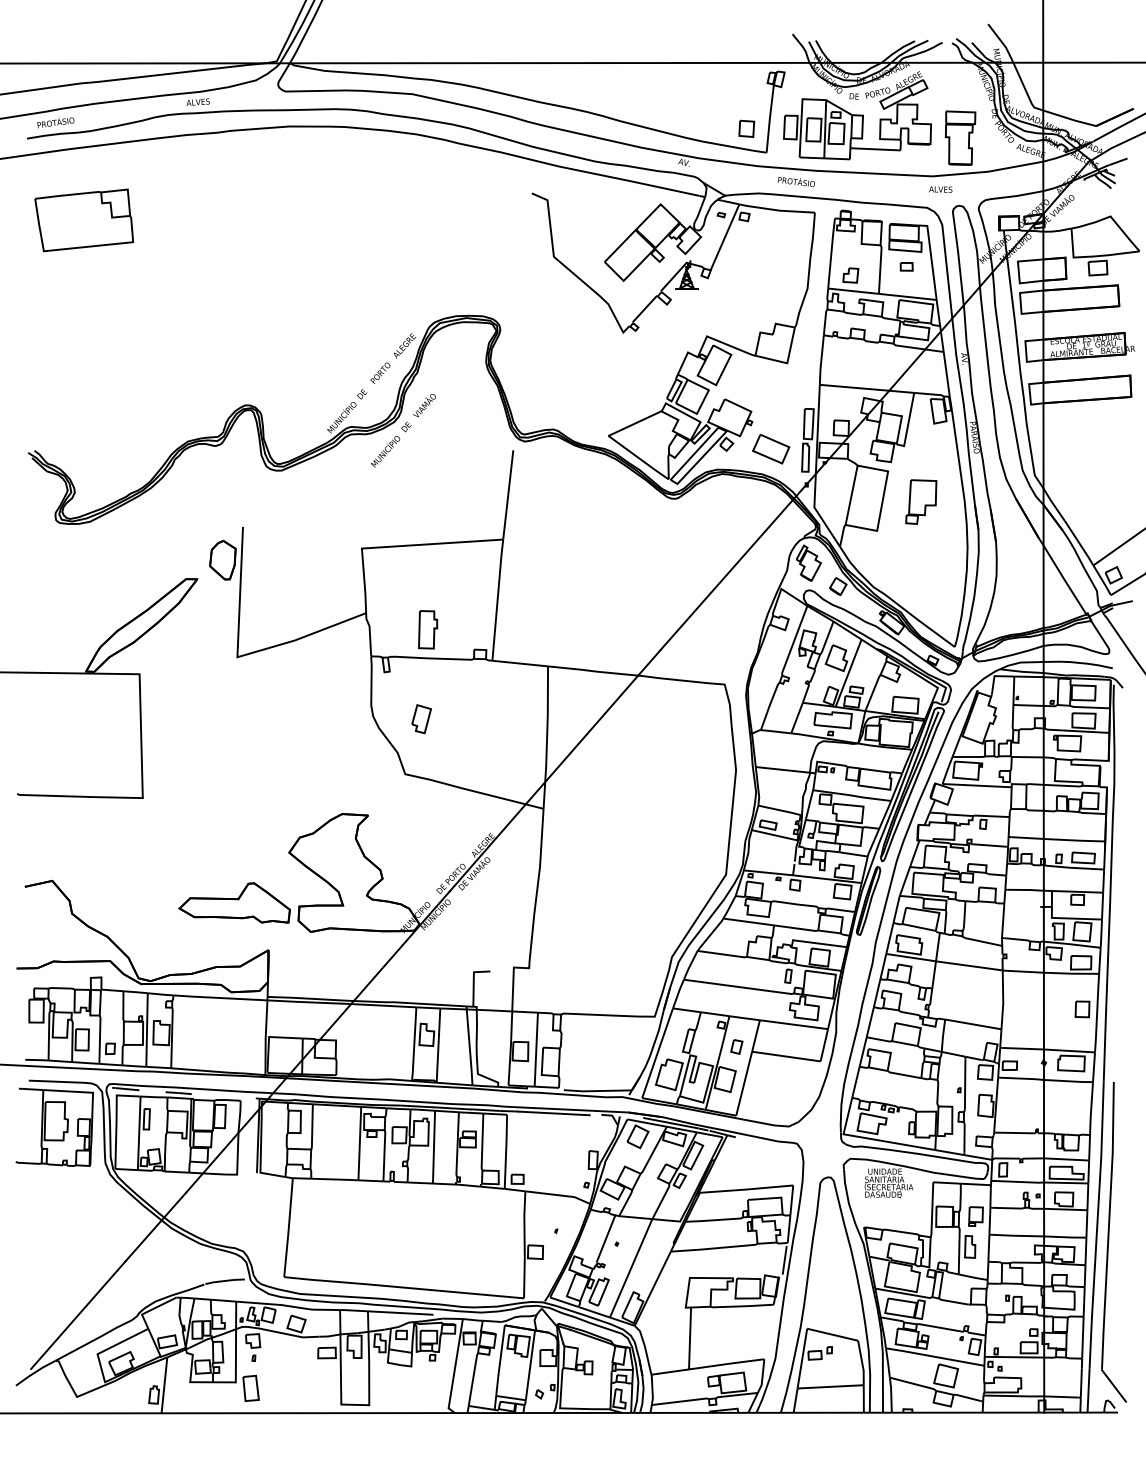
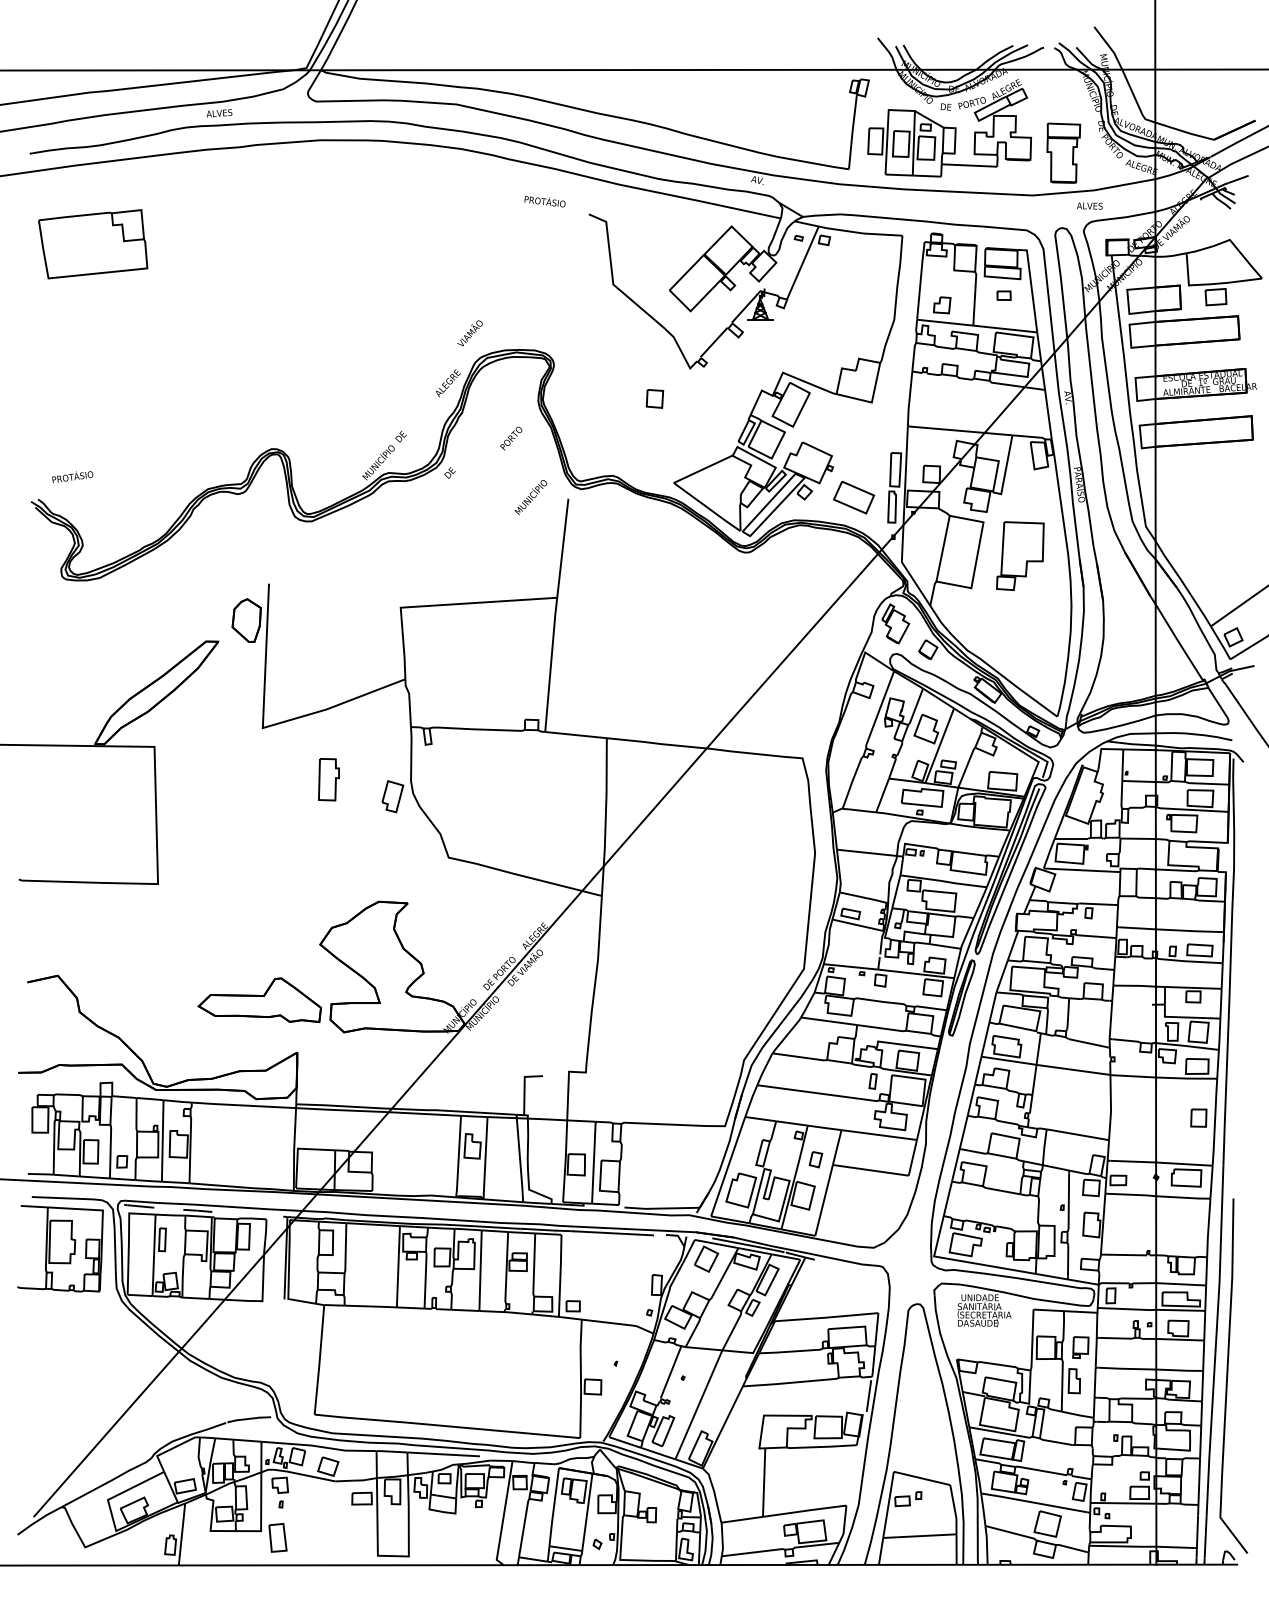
text: (55, 123) -> (72, 477), moved
part: (746, 128) -> (654, 398), moved
text: (796, 181) -> (544, 201), moved
text: (940, 189) -> (1089, 205), moved
text: (380, 373) -> (511, 438), moved
text: (424, 405) -> (469, 333), moved
text: (385, 451) -> (530, 497), moved
part: (920, 502) -> (1019, 556), size x1.4
part: (427, 629) -> (328, 779), moved
part: (421, 719) -> (392, 796), moved

